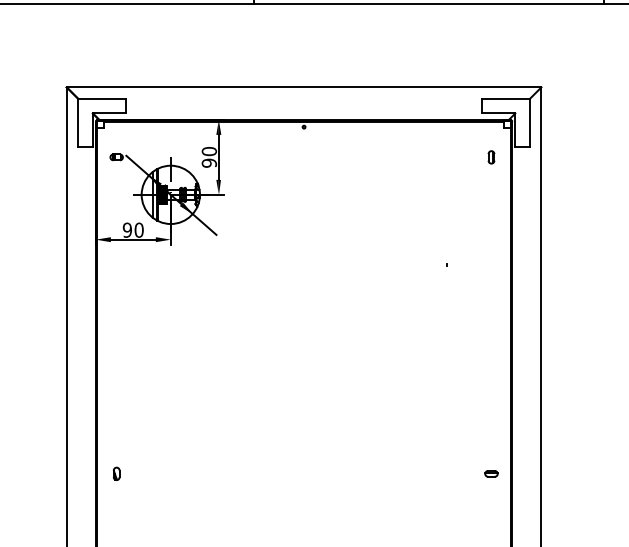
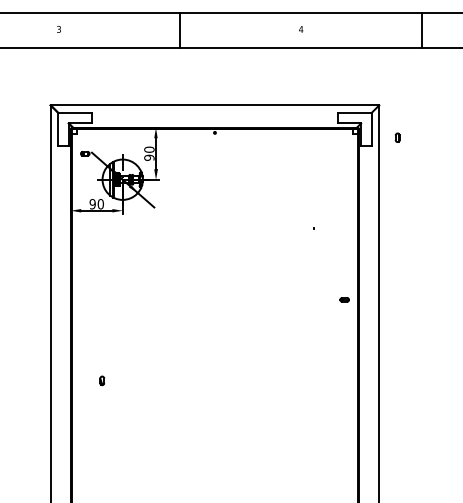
part: (491, 156) -> (397, 137), moved
part: (117, 473) -> (102, 380), moved
part: (491, 473) -> (344, 299), moved

